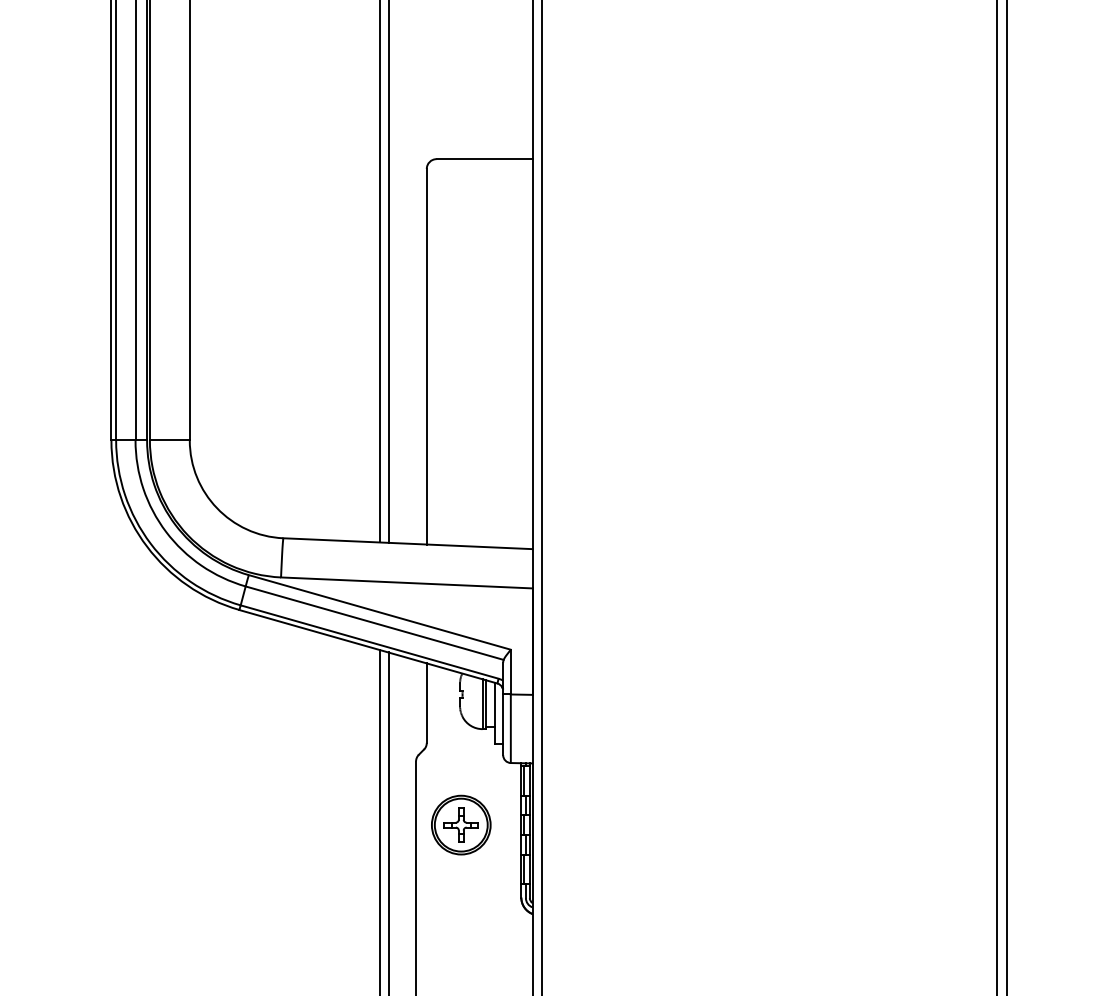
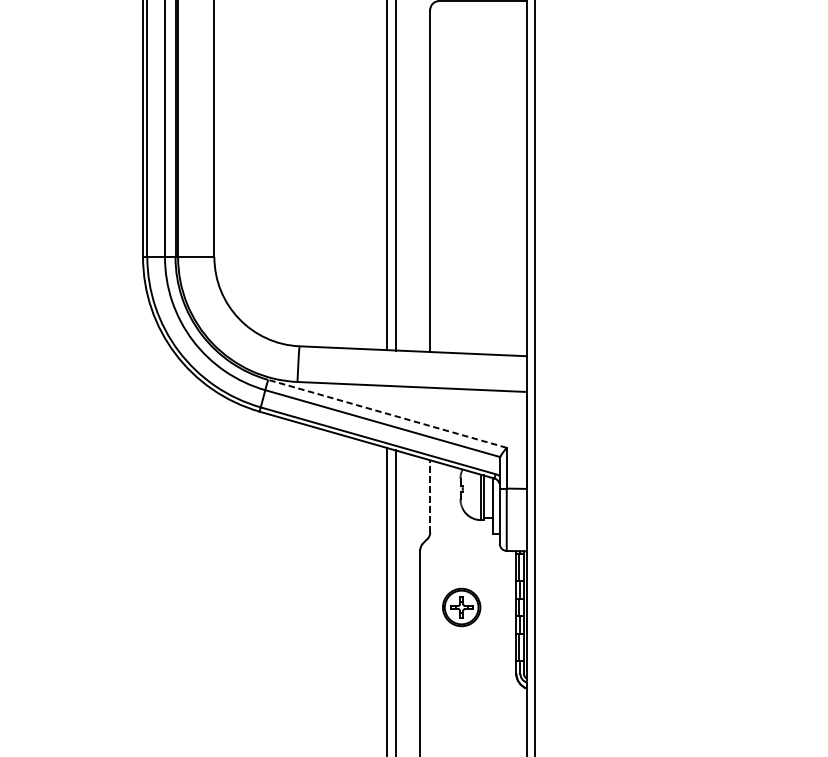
line: (379, 612) -> (387, 413), solid -> dashed
line: (426, 703) -> (429, 496), solid -> dashed
part: (461, 824) -> (461, 606), size x0.7

